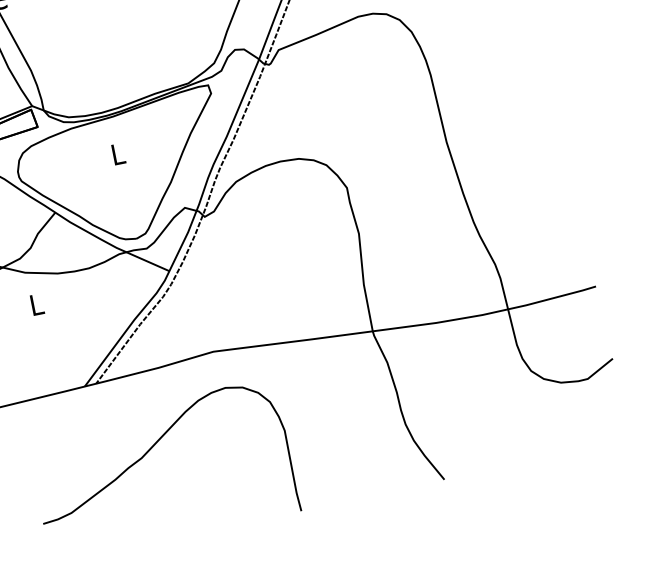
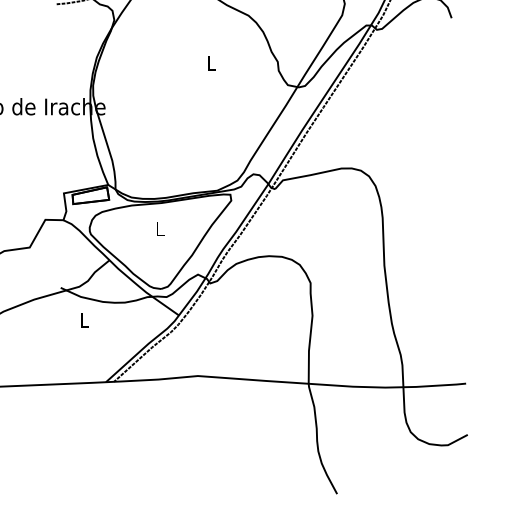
curve: (146, 455) -> (138, 437), removed

